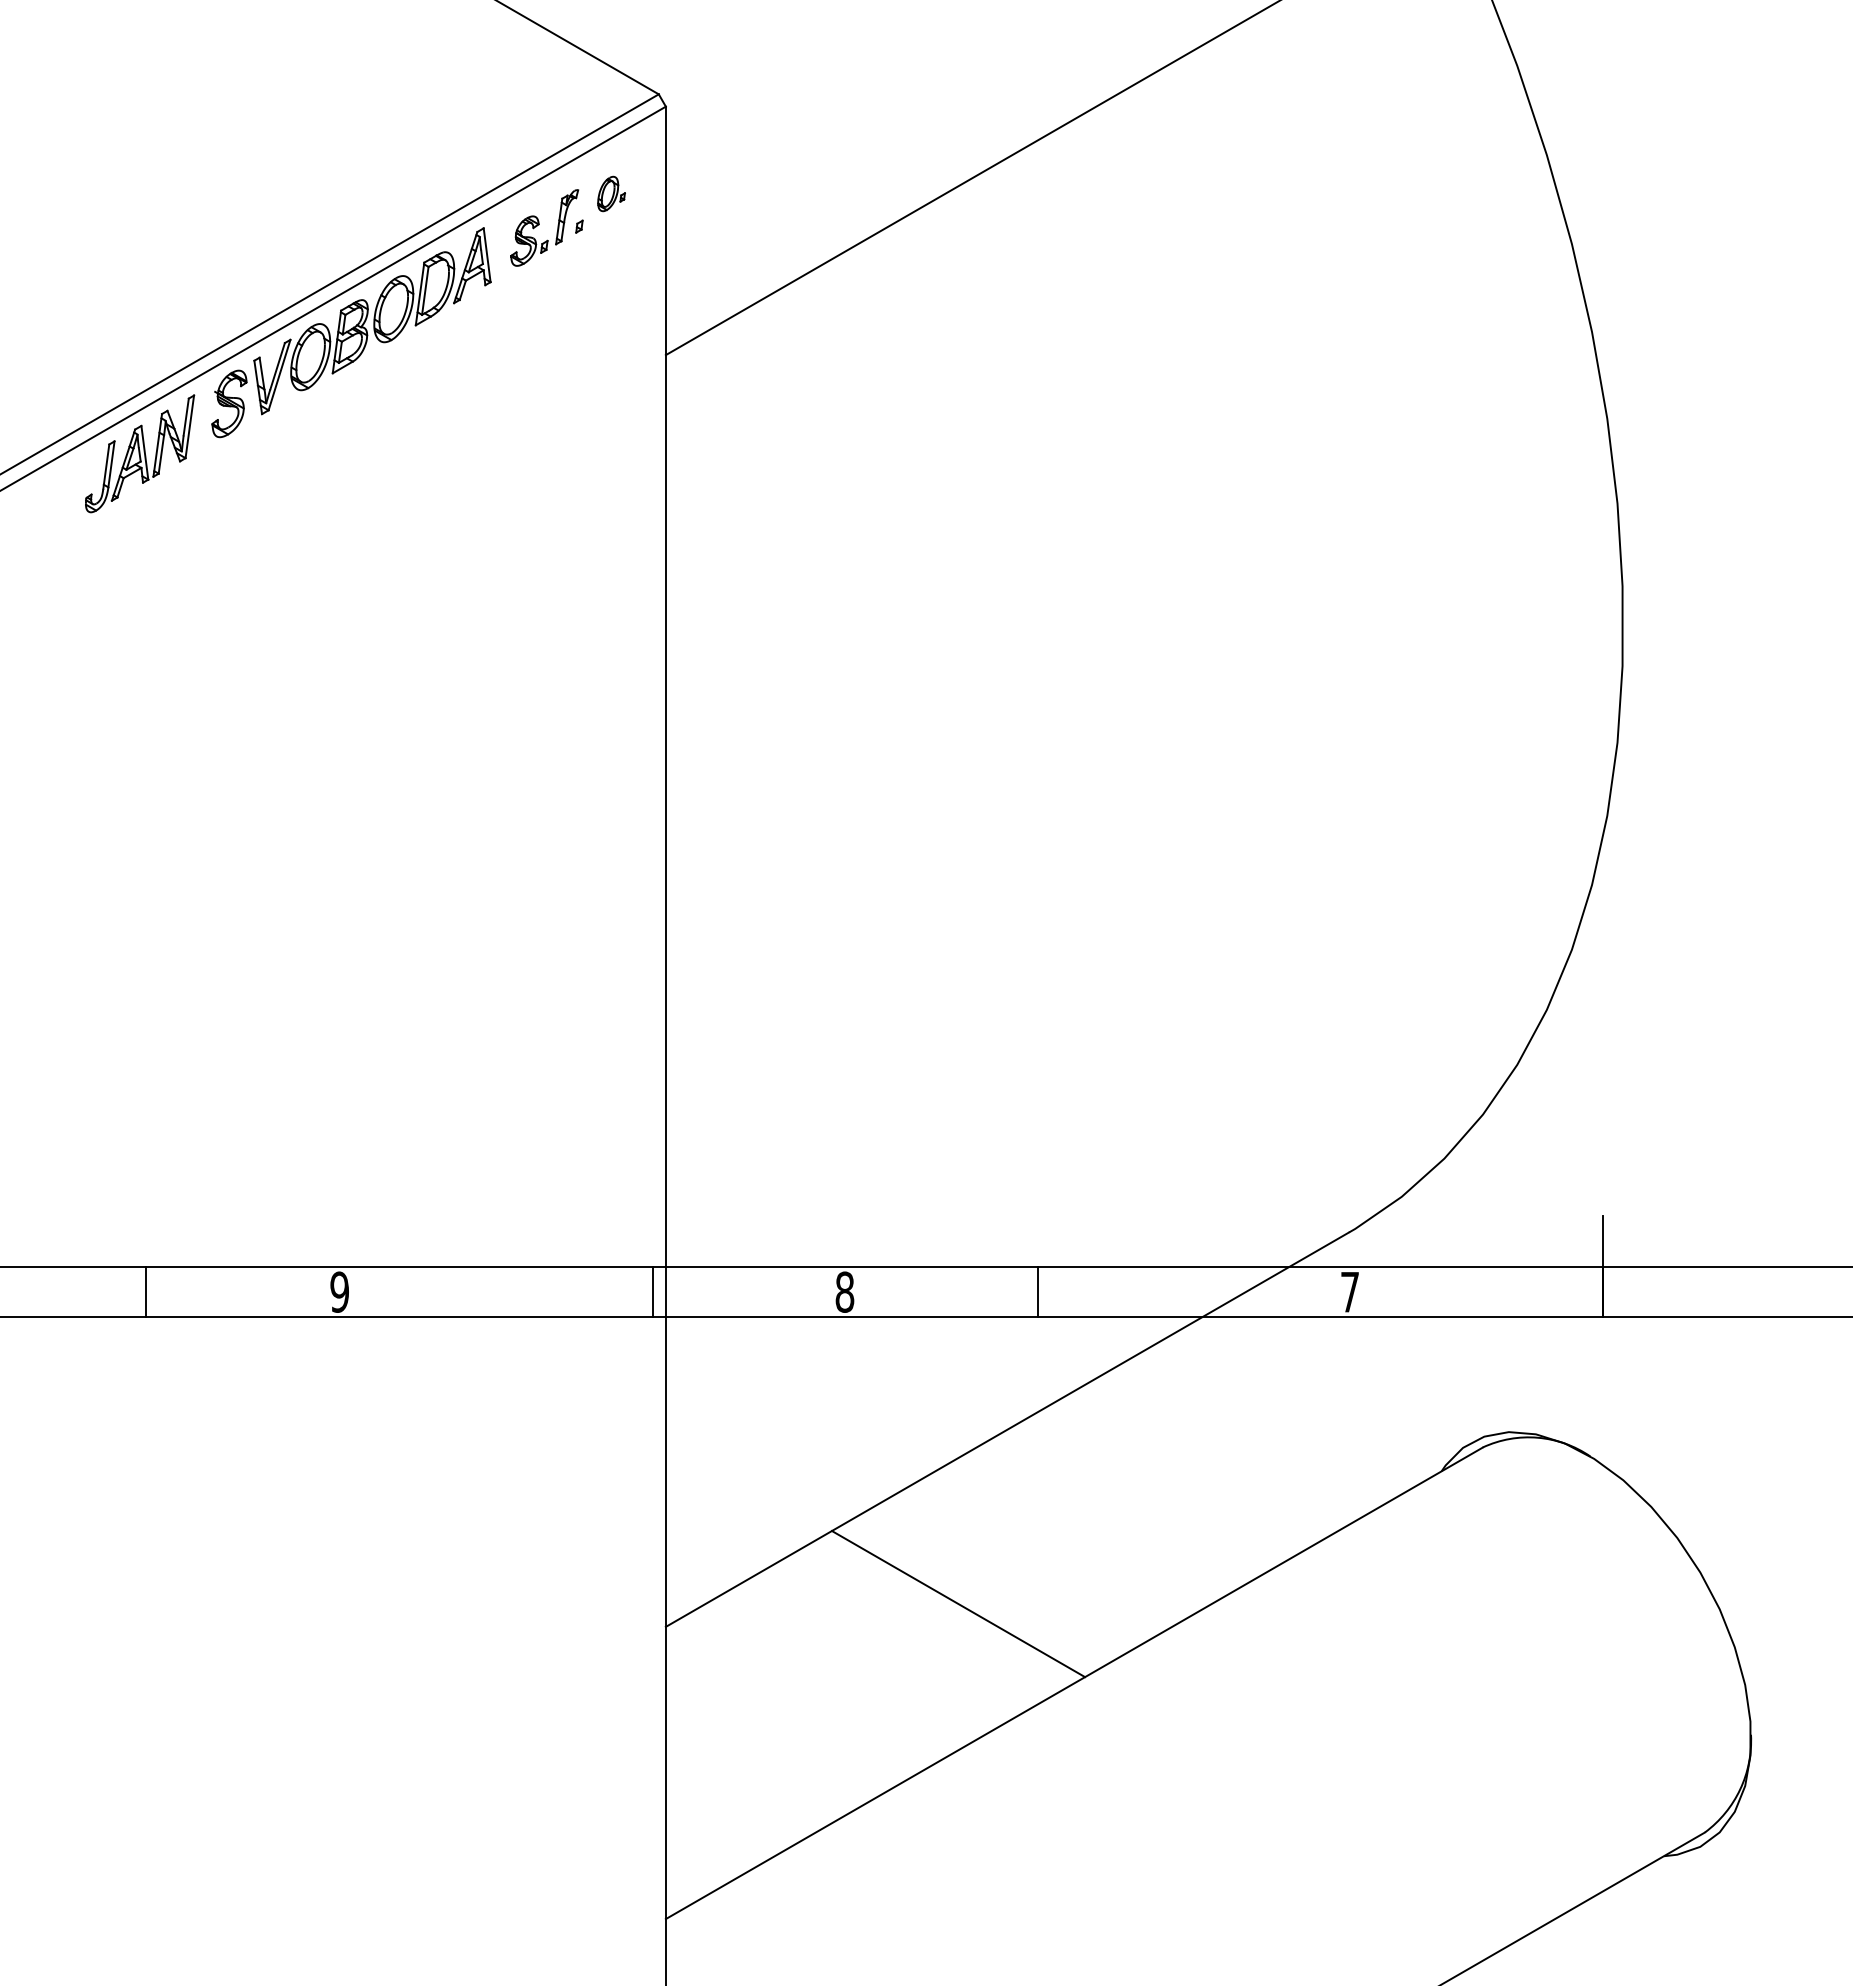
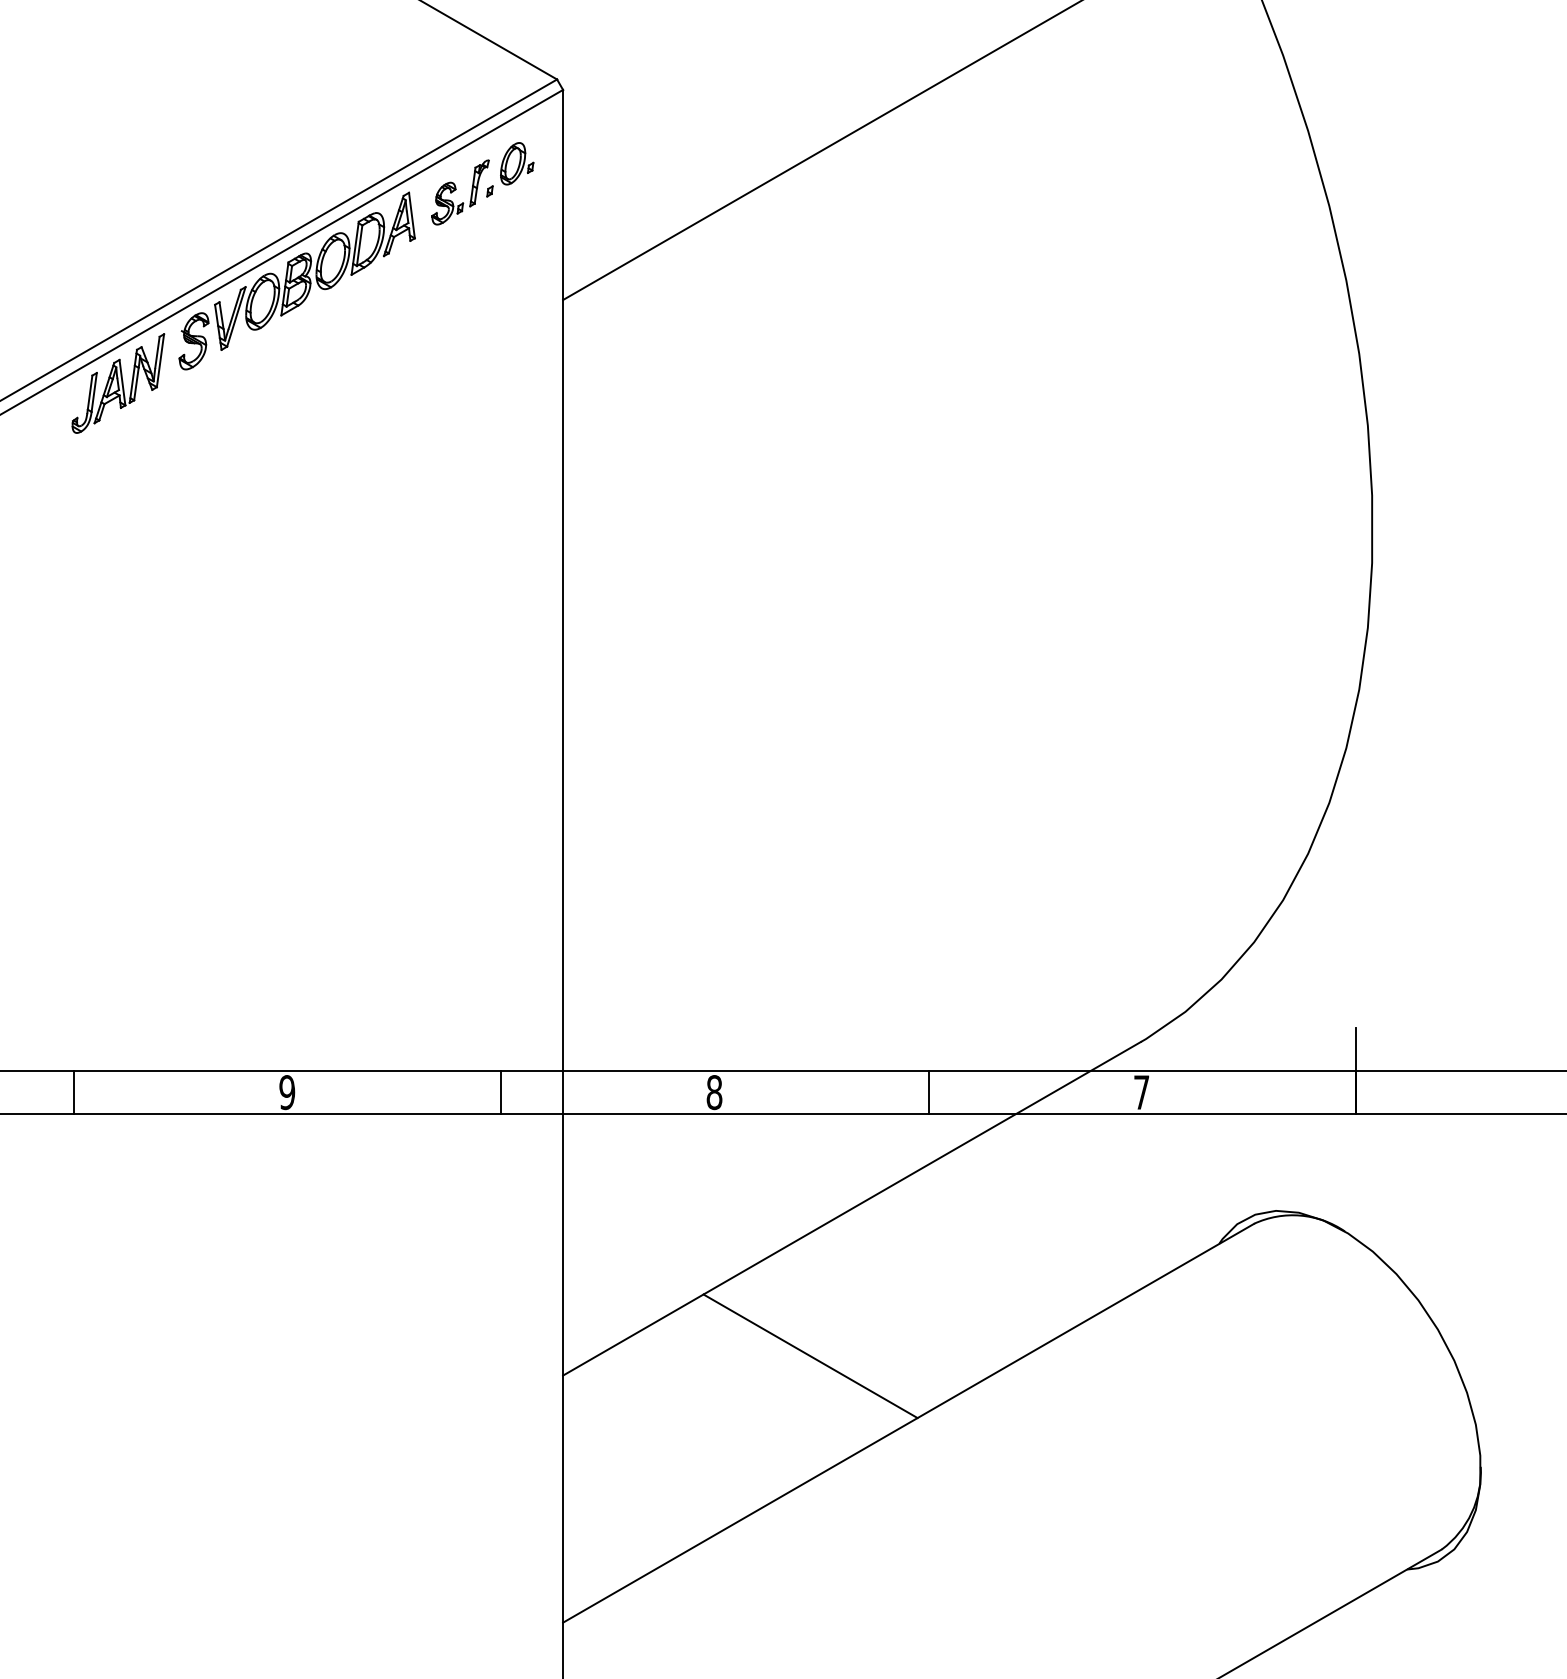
part: (611, 193) -> (517, 163), size x1.43
line: (145, 1291) -> (73, 1091), moved
line: (652, 1291) -> (501, 1091), moved
line: (1037, 1291) -> (928, 1091), moved

